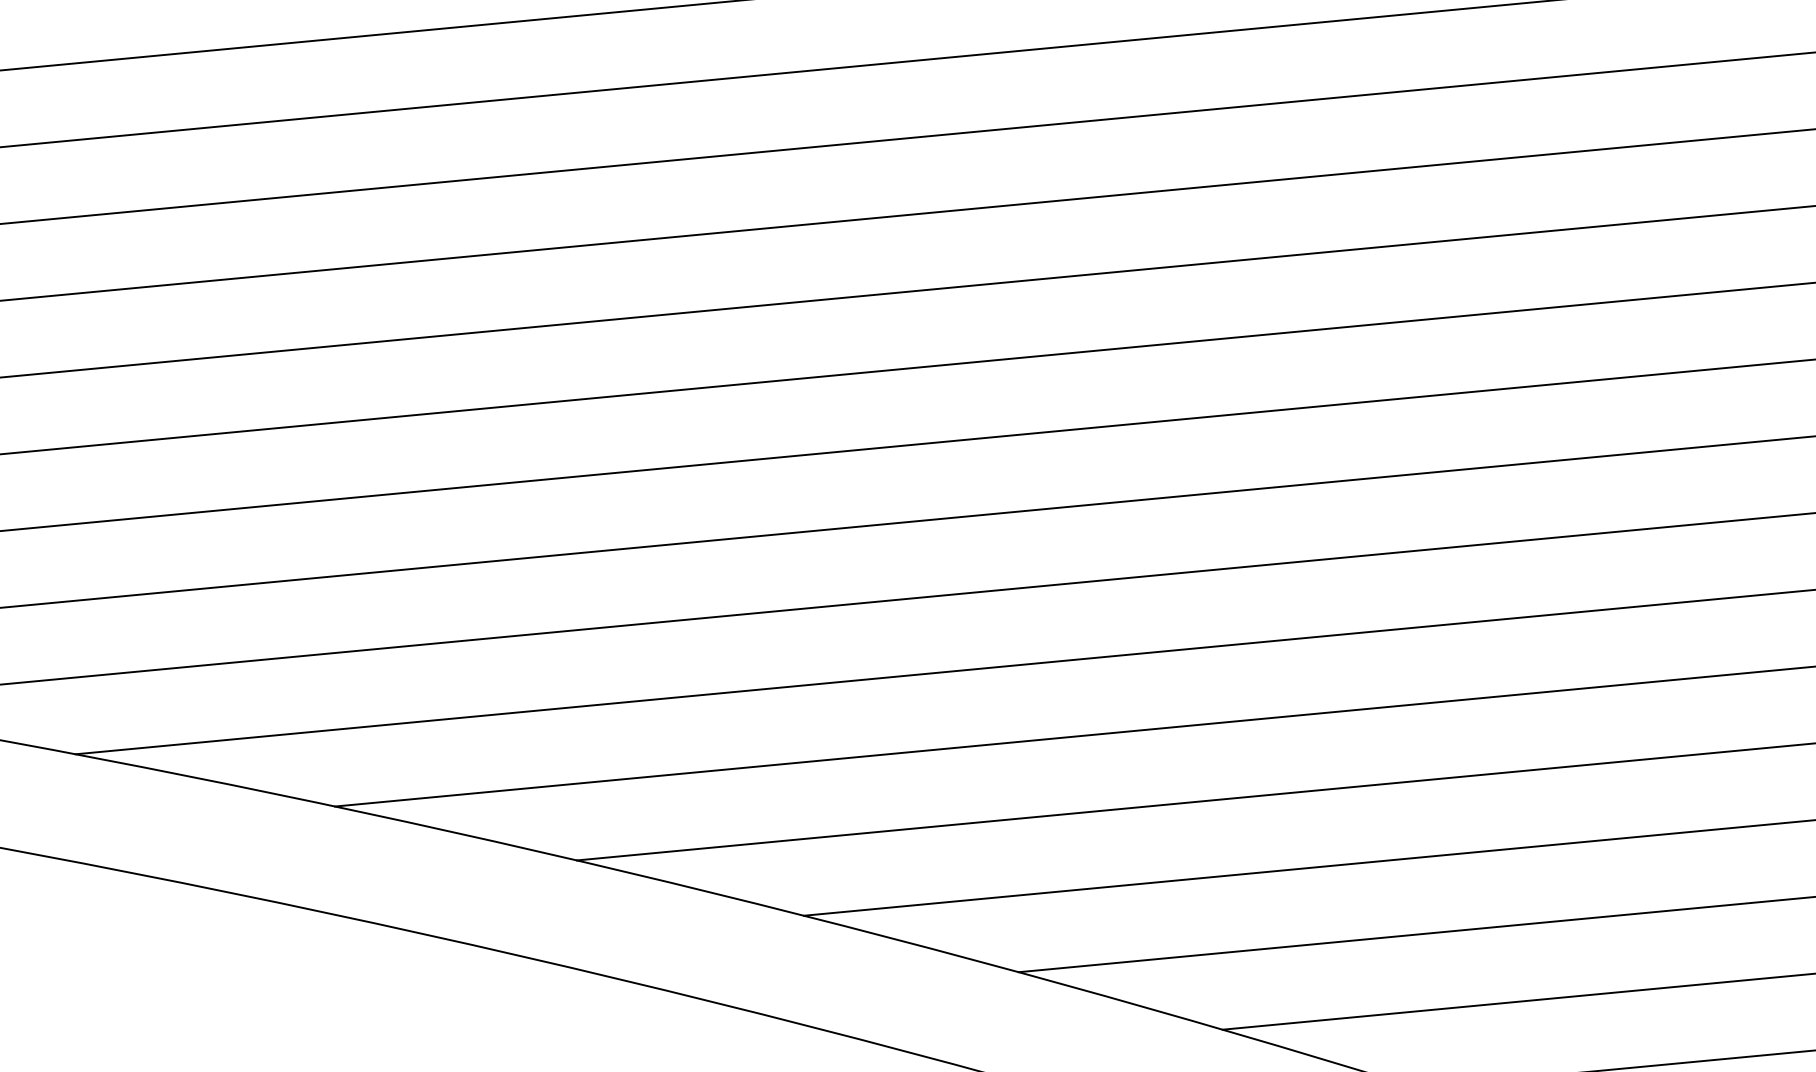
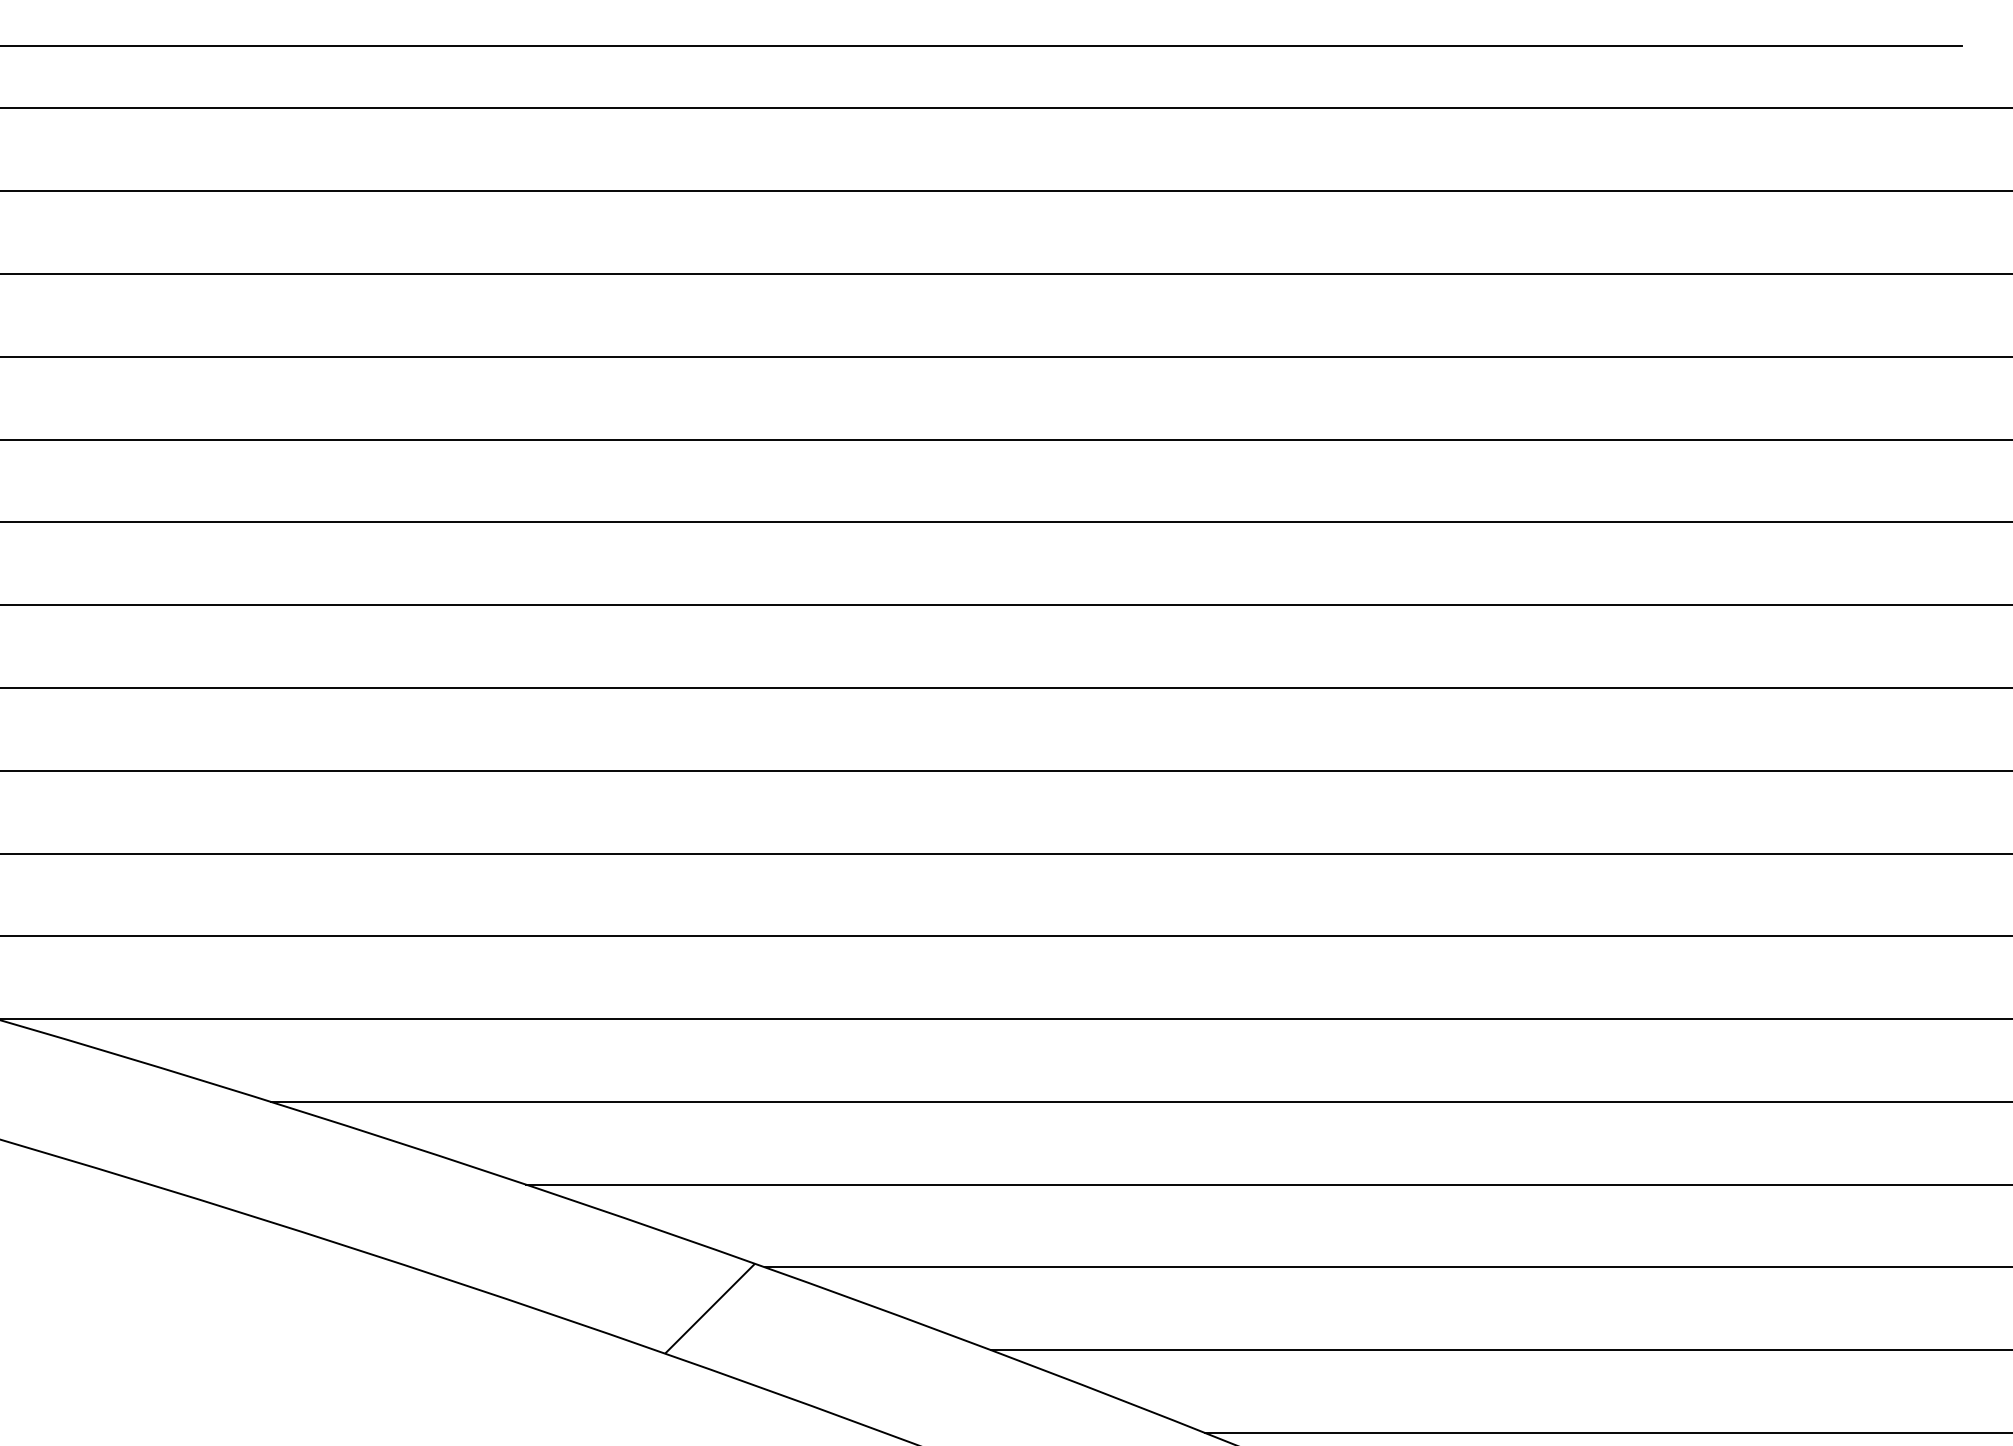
hatch: (757, 958) -> (710, 1308), added

